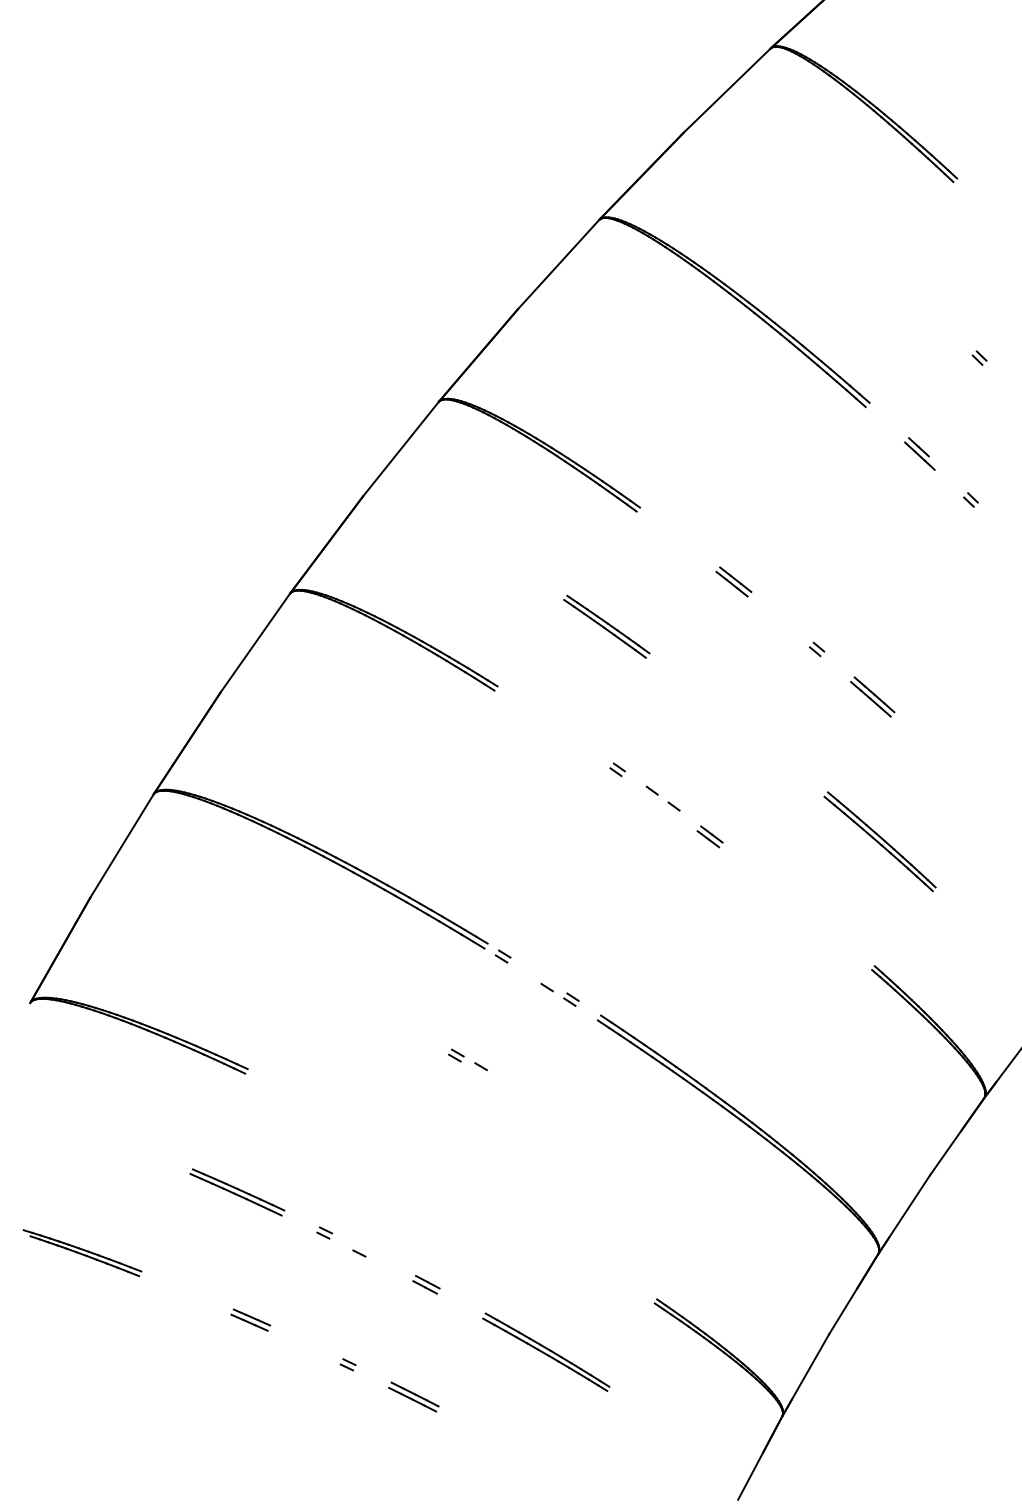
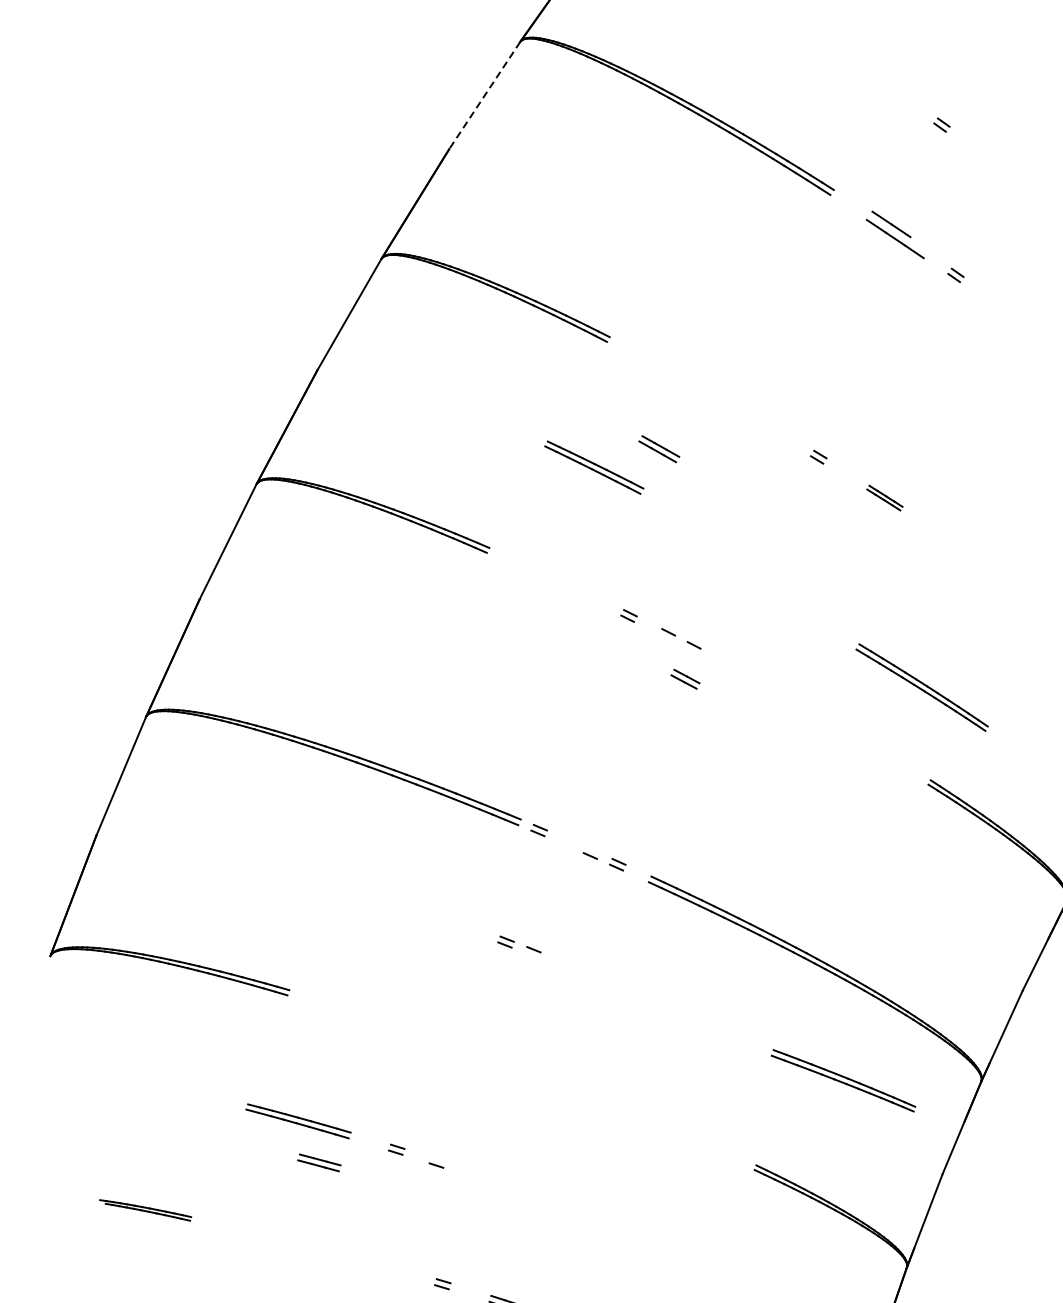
line: (558, 264) -> (484, 95), solid -> dashed
part: (919, 453) -> (894, 234), size x1.6
part: (733, 581) -> (658, 448), moved
part: (872, 696) -> (884, 497), size x0.7
part: (709, 836) -> (684, 679), moved
part: (879, 841) -> (921, 687), moved
part: (82, 1253) -> (145, 1210), size x0.7
part: (426, 1284) -> (511, 1187), removed
part: (250, 1319) -> (318, 1162), moved
part: (546, 1351) -> (843, 1079), moved

